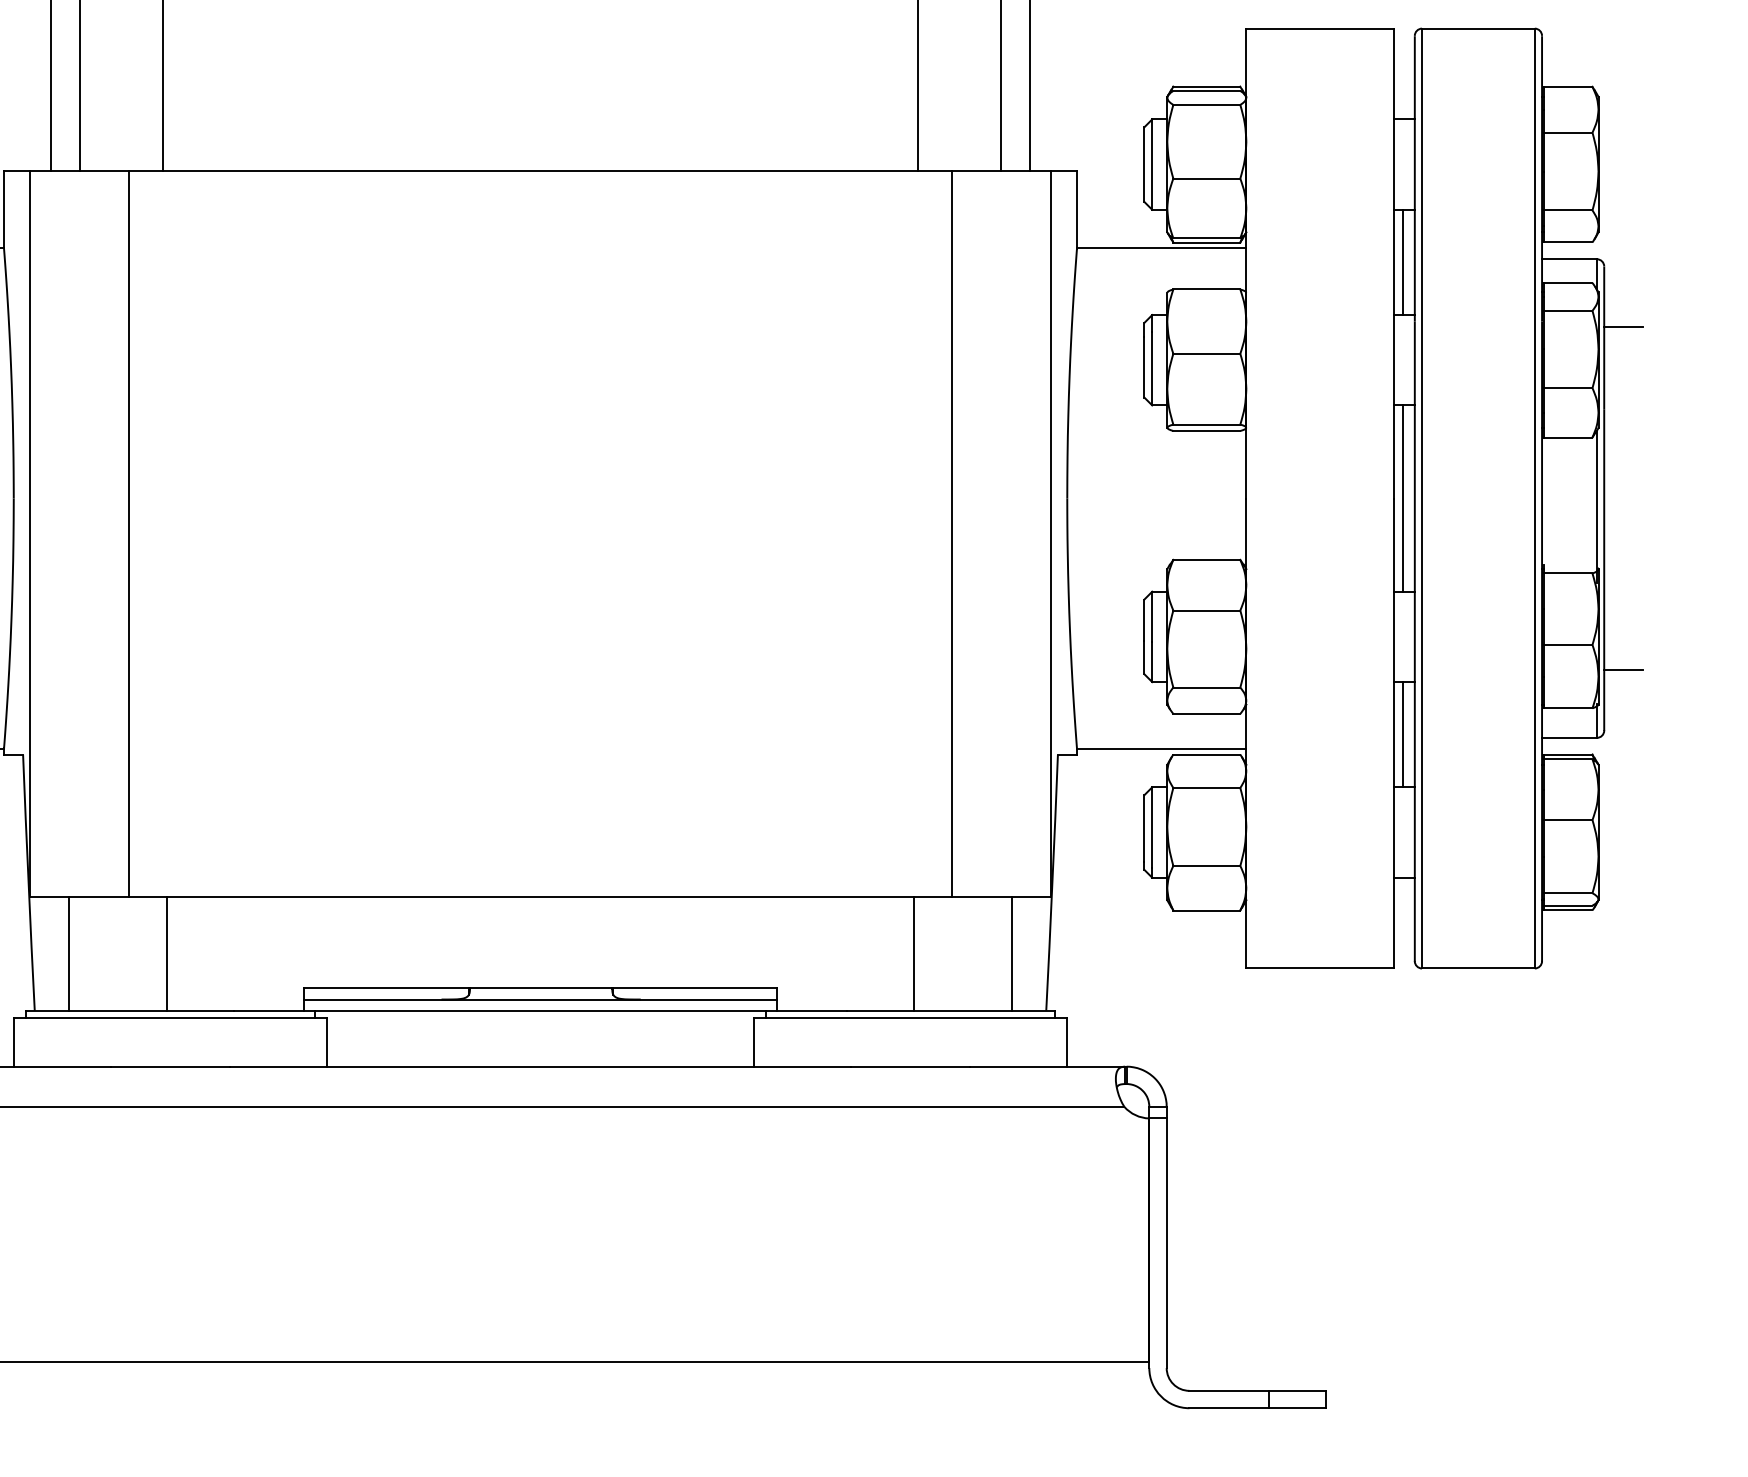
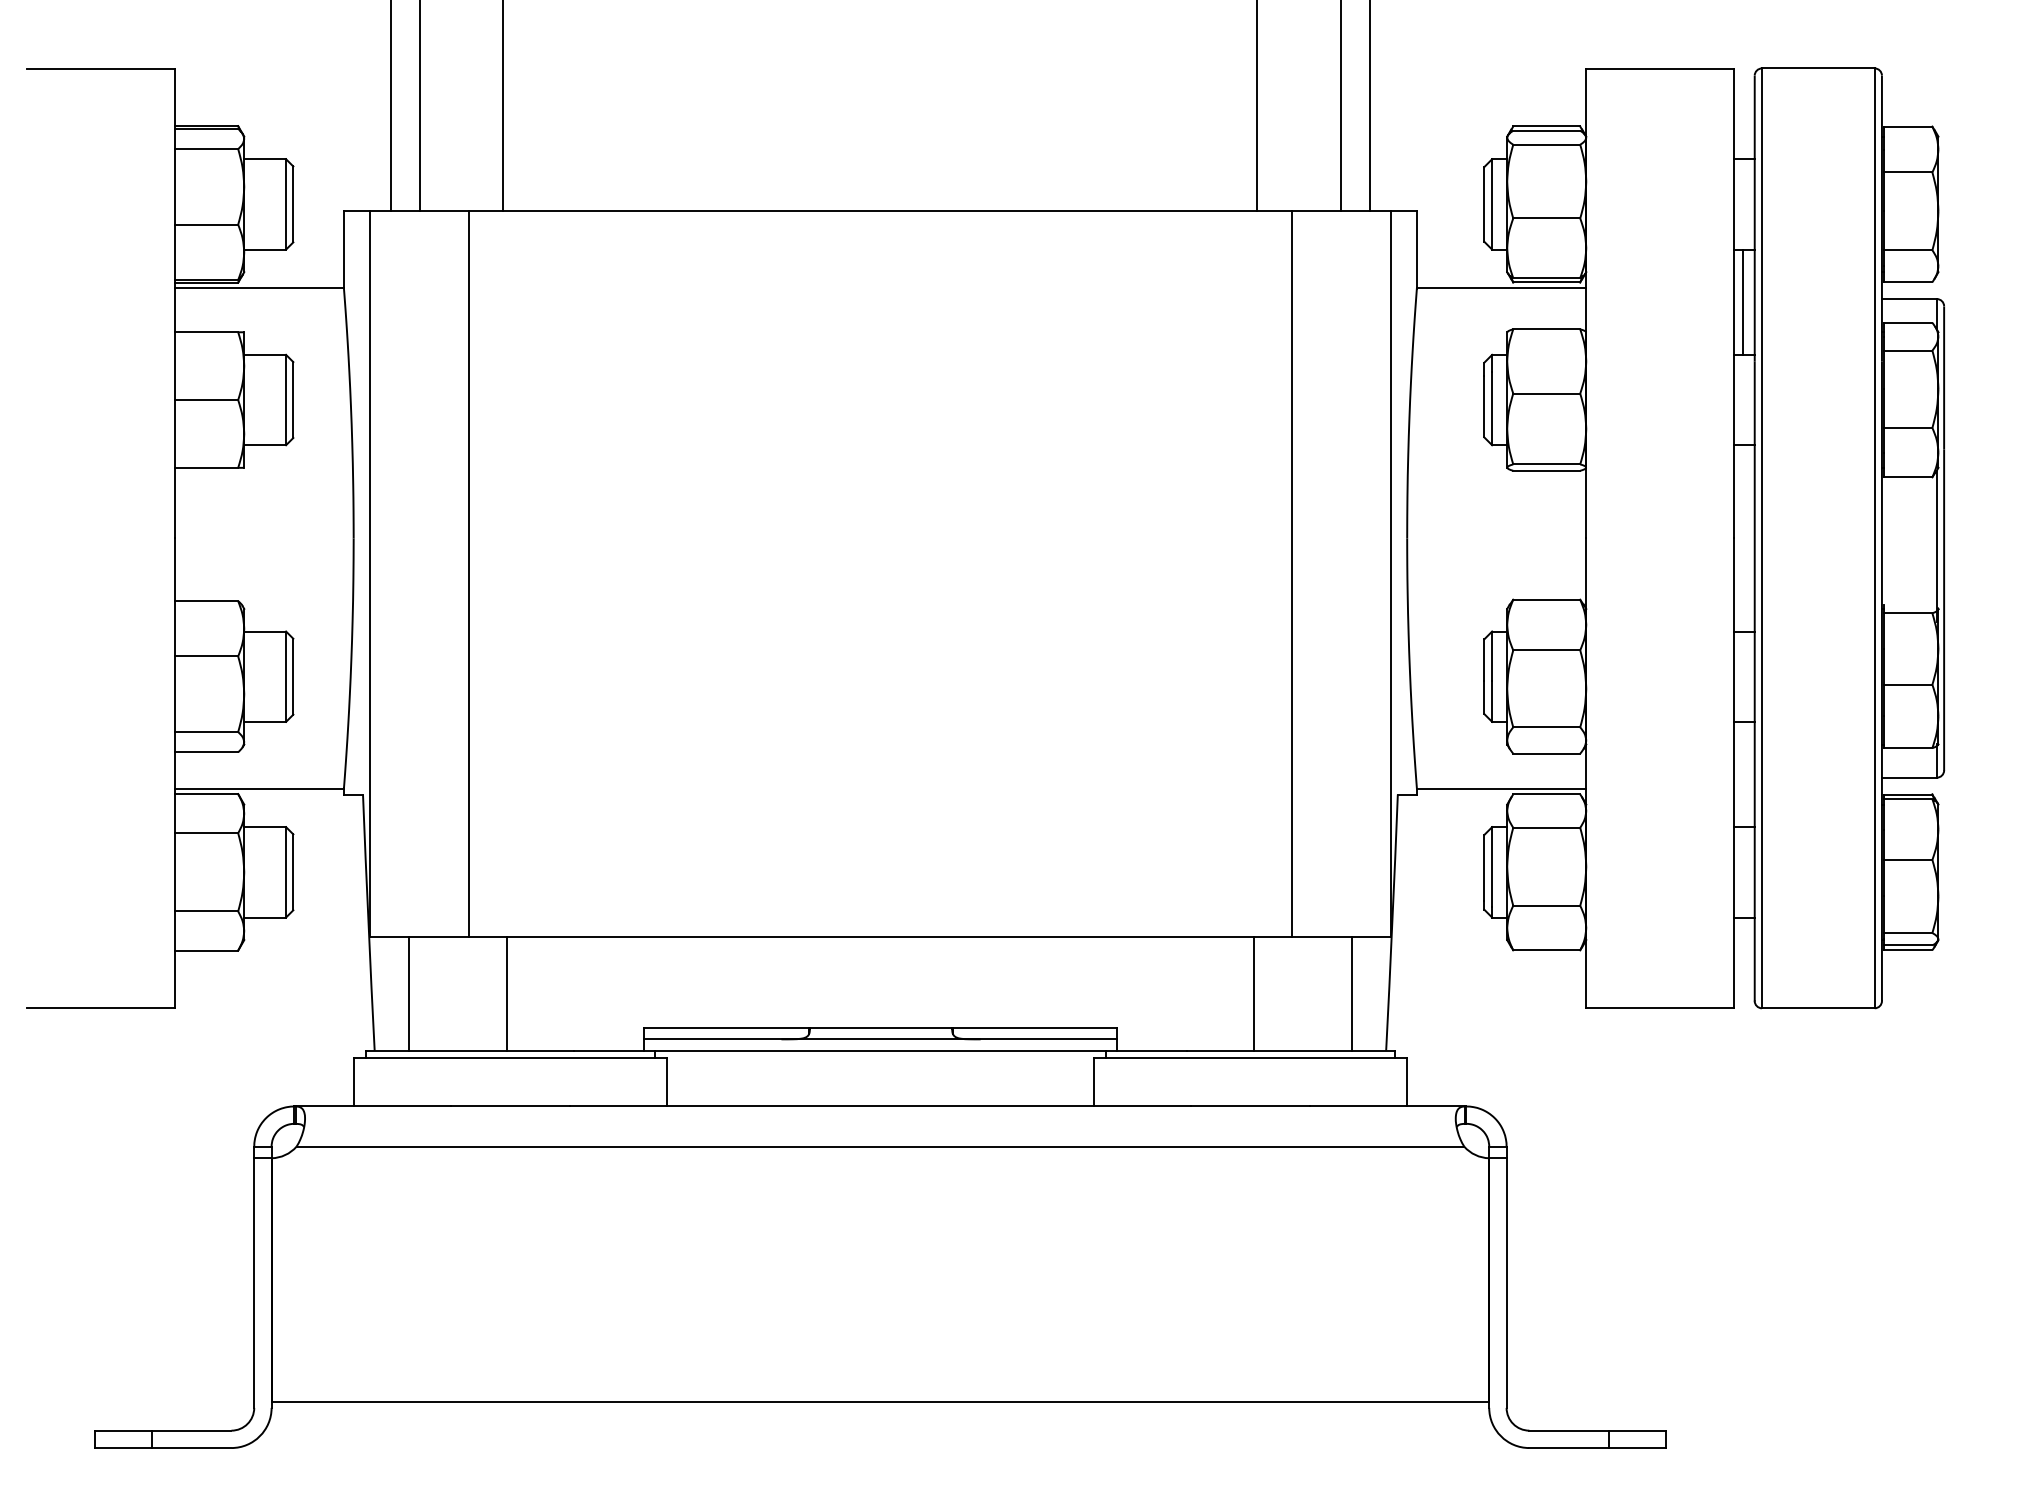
line: (1623, 326) -> (1963, 366), removed
line: (1403, 498) -> (1743, 538), removed
line: (1623, 670) -> (1963, 710), removed
line: (1403, 734) -> (1743, 774), removed

